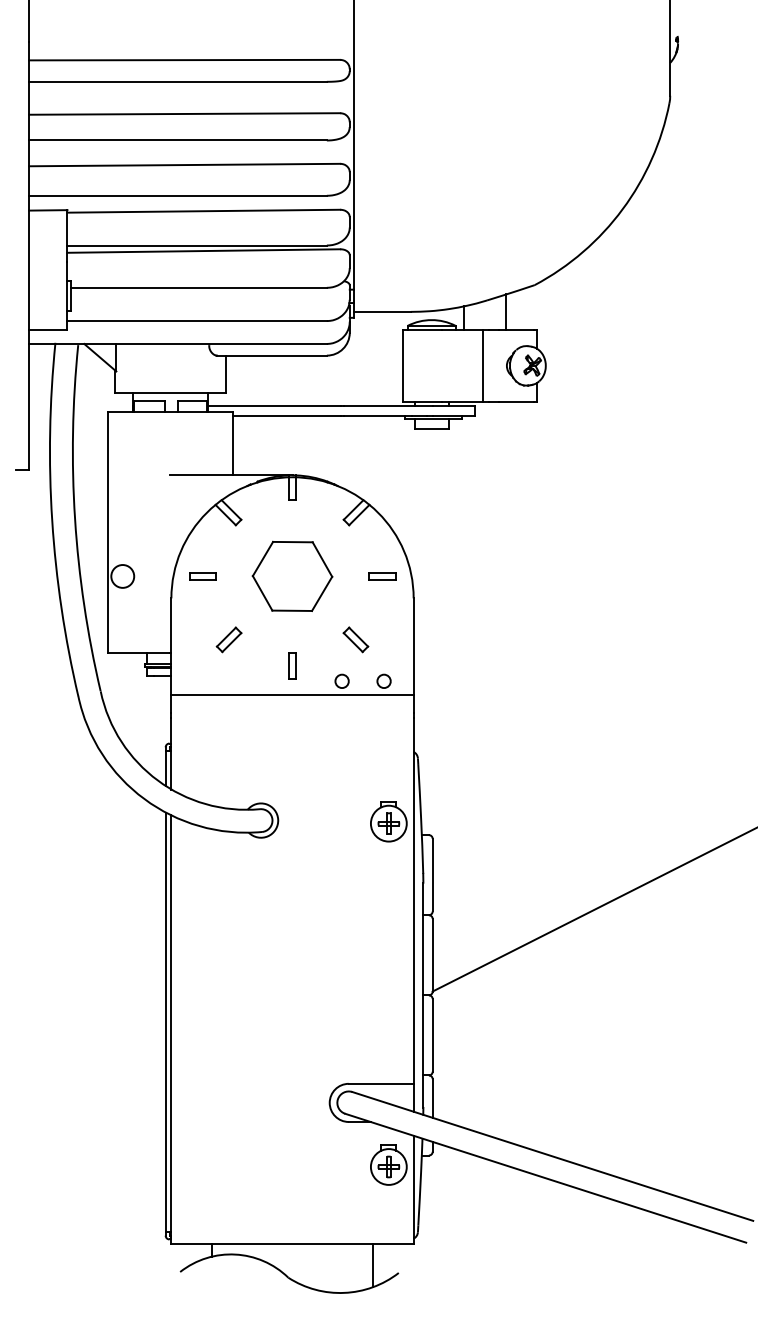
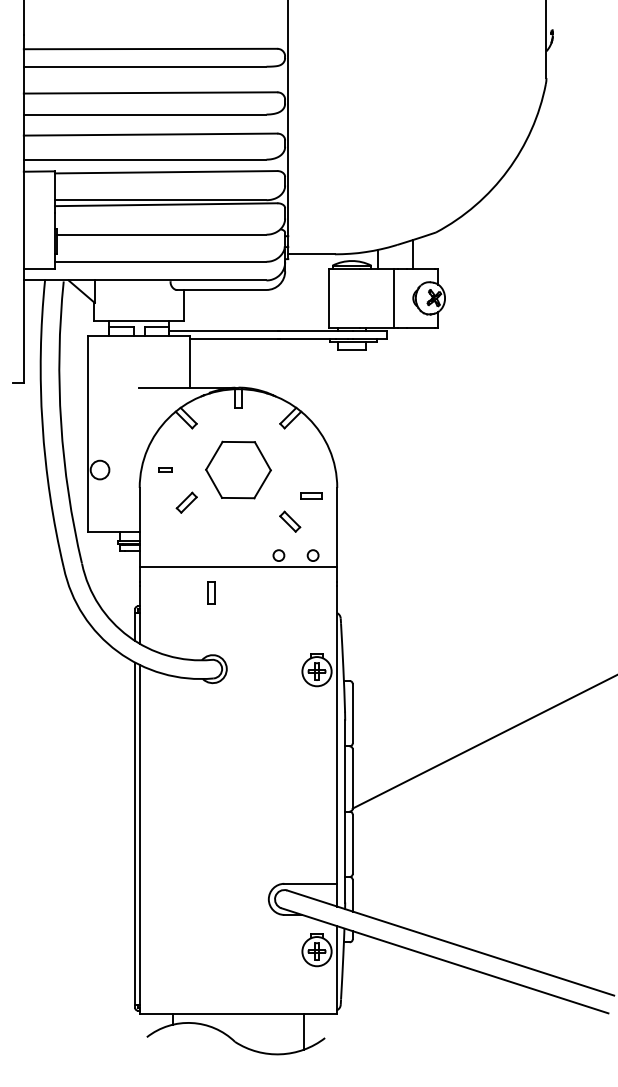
part: (203, 575) -> (165, 469), size x0.6
part: (382, 575) -> (311, 495), moved
part: (228, 639) -> (186, 502), moved
part: (292, 665) -> (211, 592), moved

